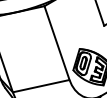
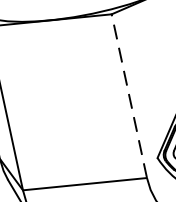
line: (57, 43) -> (130, 97), solid -> dashed

